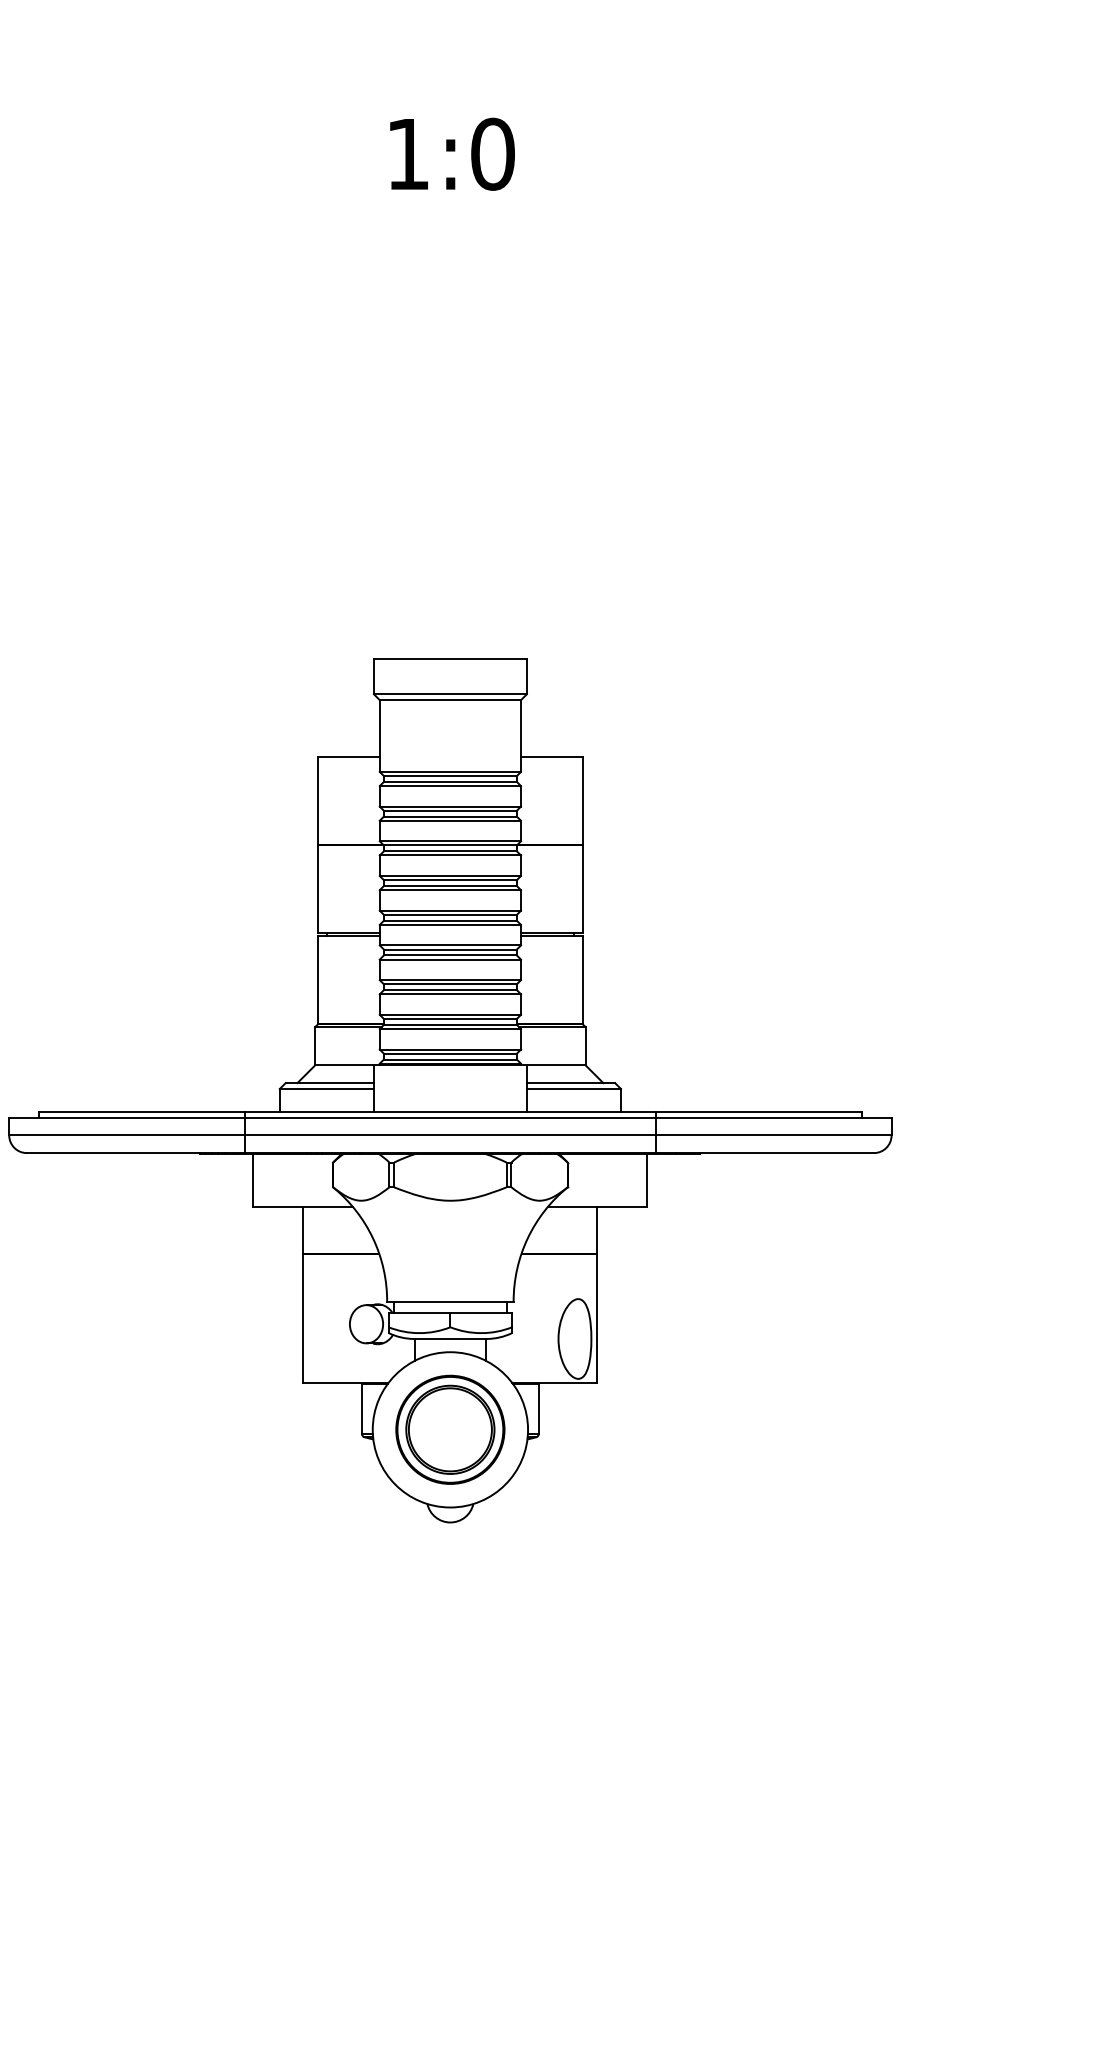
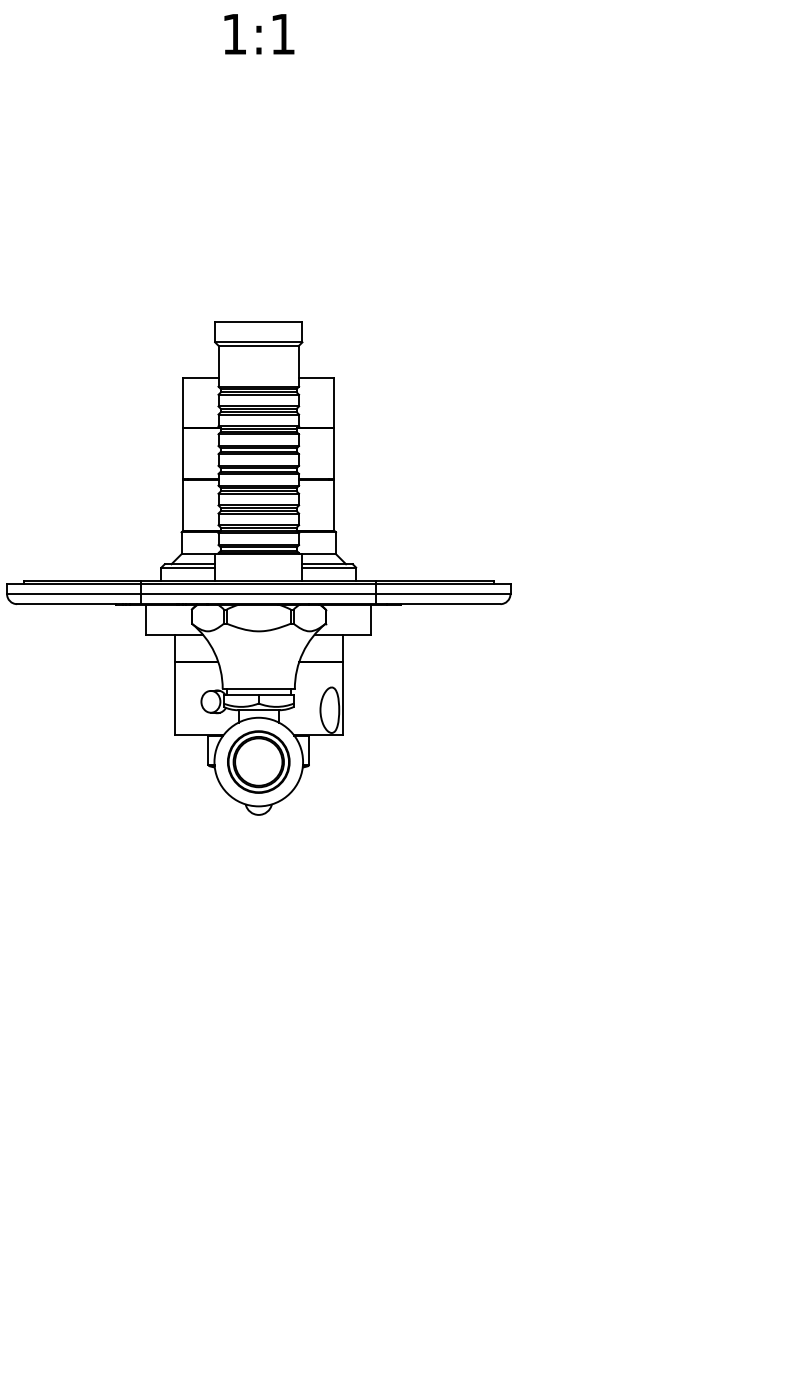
text: (491, 154) -> (282, 34), 1:0 -> 1:1

